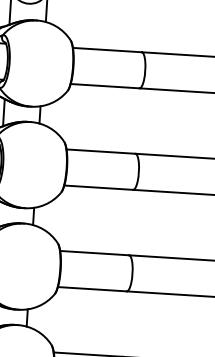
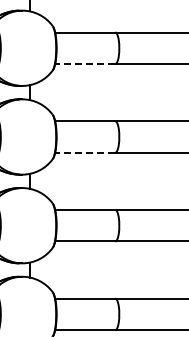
line: (104, 86) -> (84, 64), solid -> dashed
line: (97, 187) -> (84, 152), solid -> dashed

